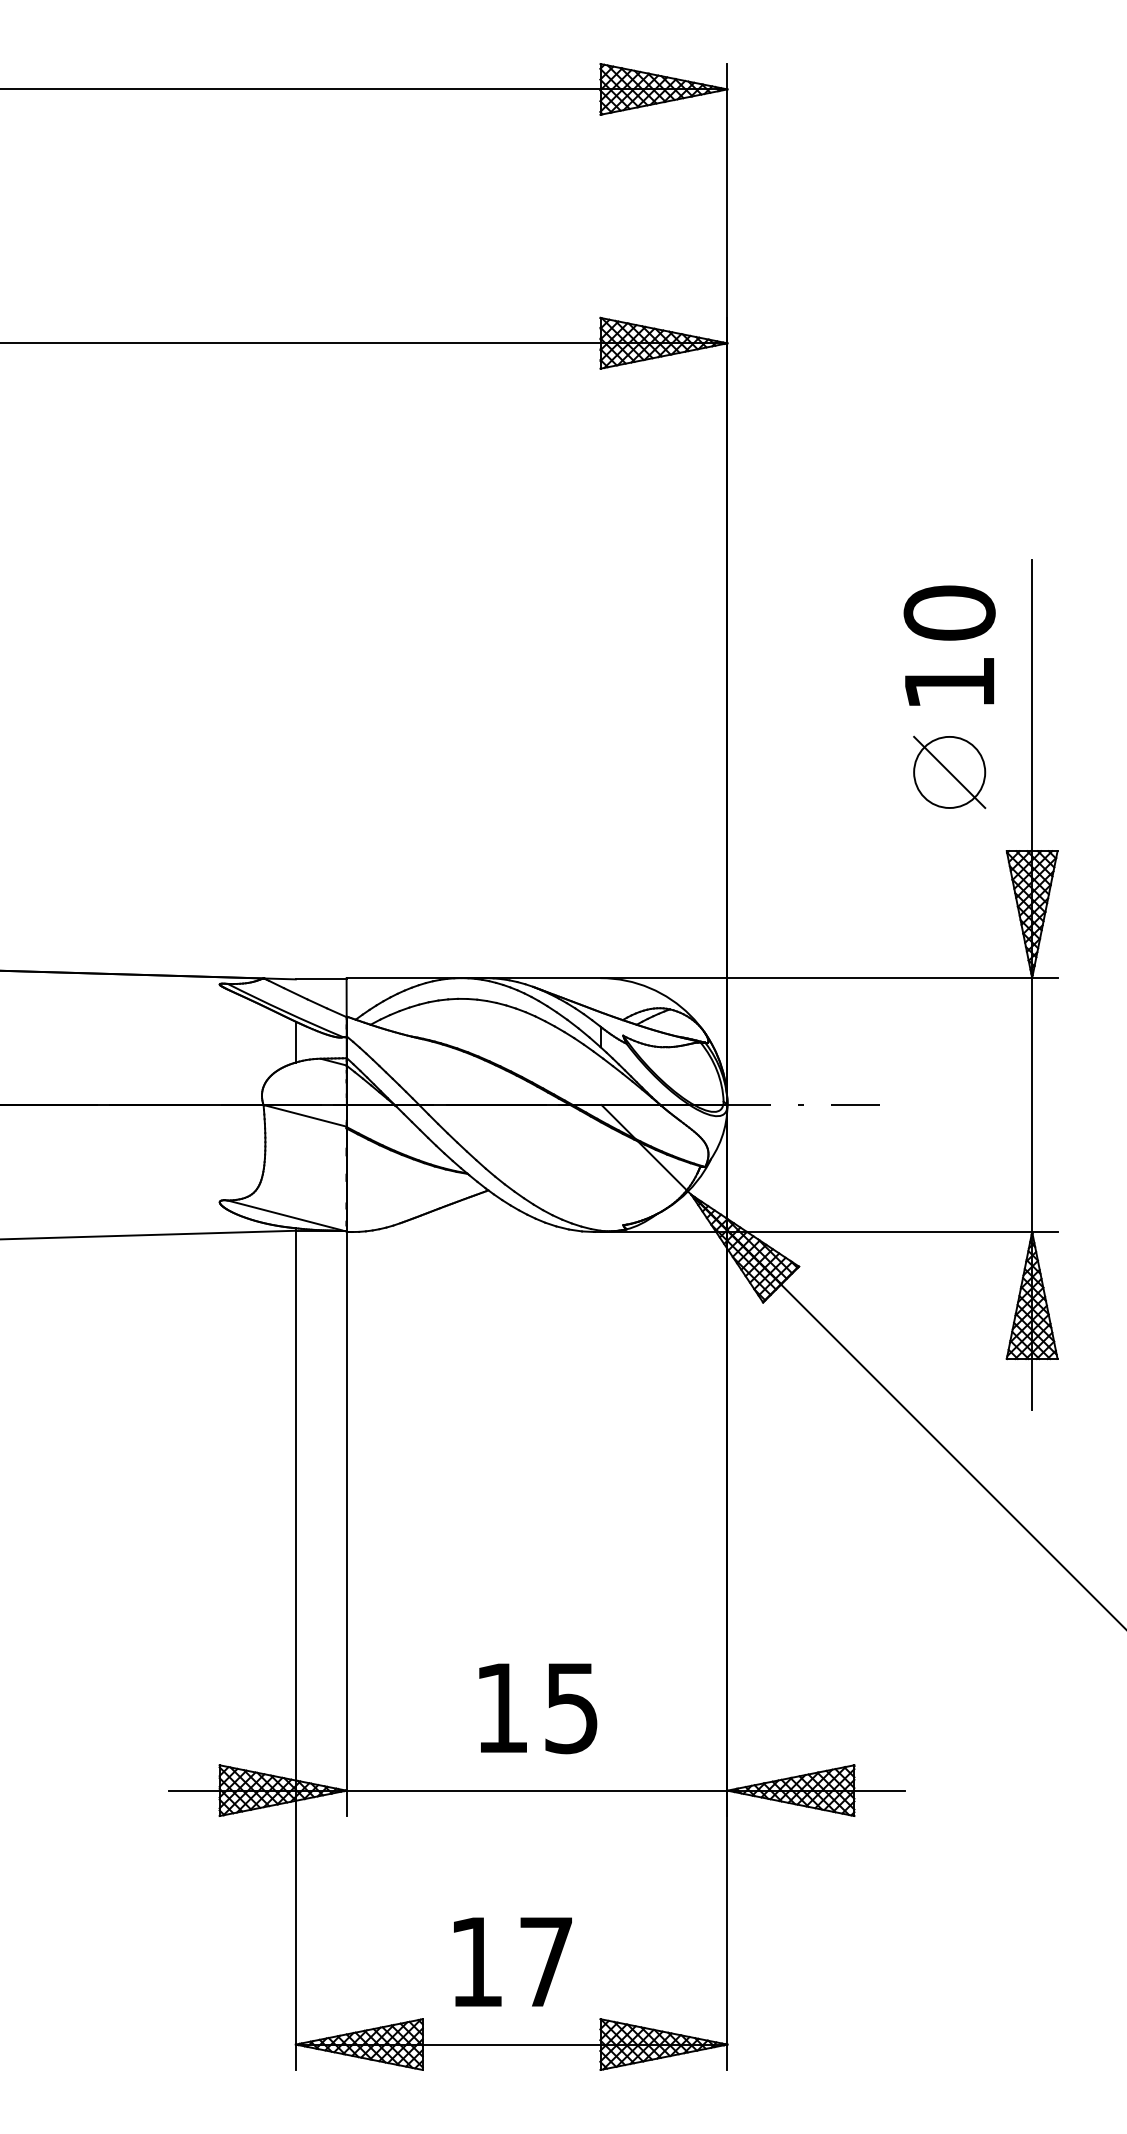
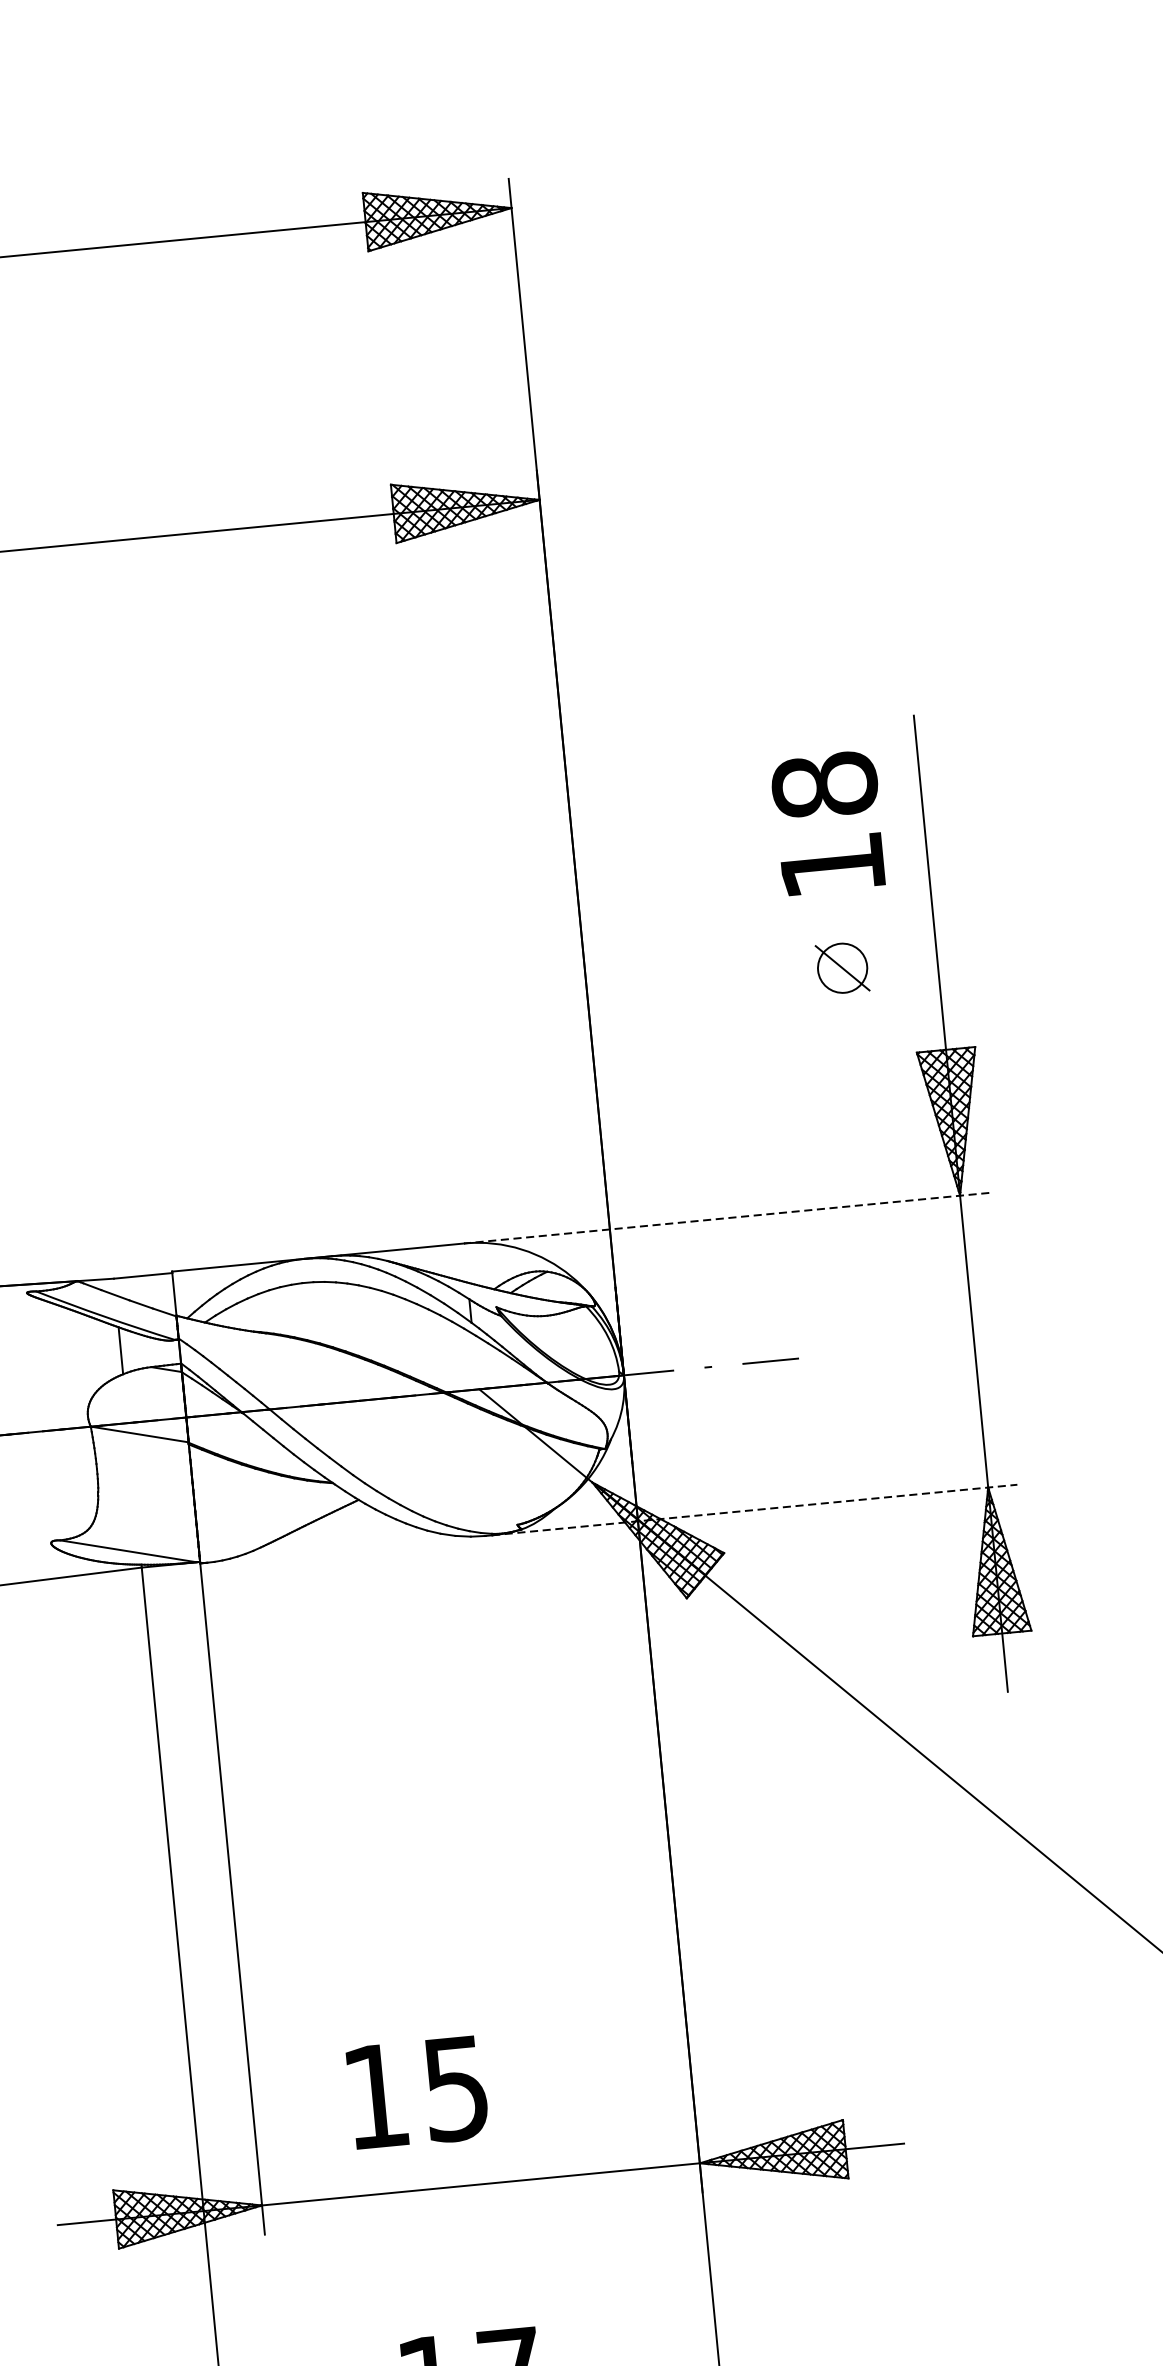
text: (949, 612) -> (824, 784), 10 -> 18
part: (949, 771) -> (842, 967), size x0.6
line: (829, 978) -> (727, 1218), solid -> dashed
line: (829, 1232) -> (755, 1510), solid -> dashed
text: (538, 1708) -> (418, 2092), moved

